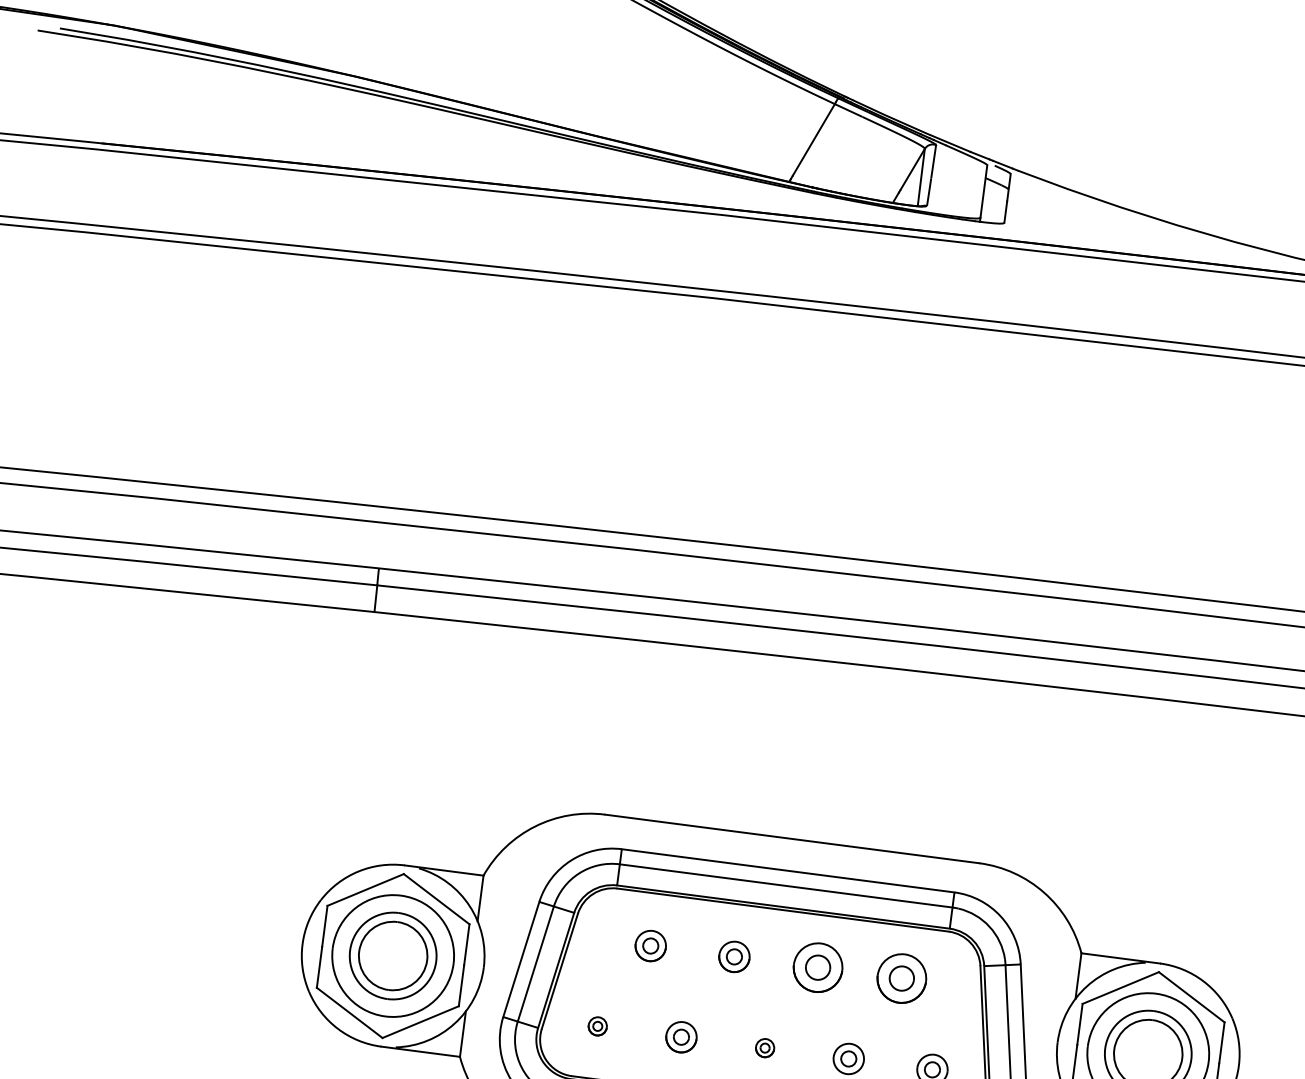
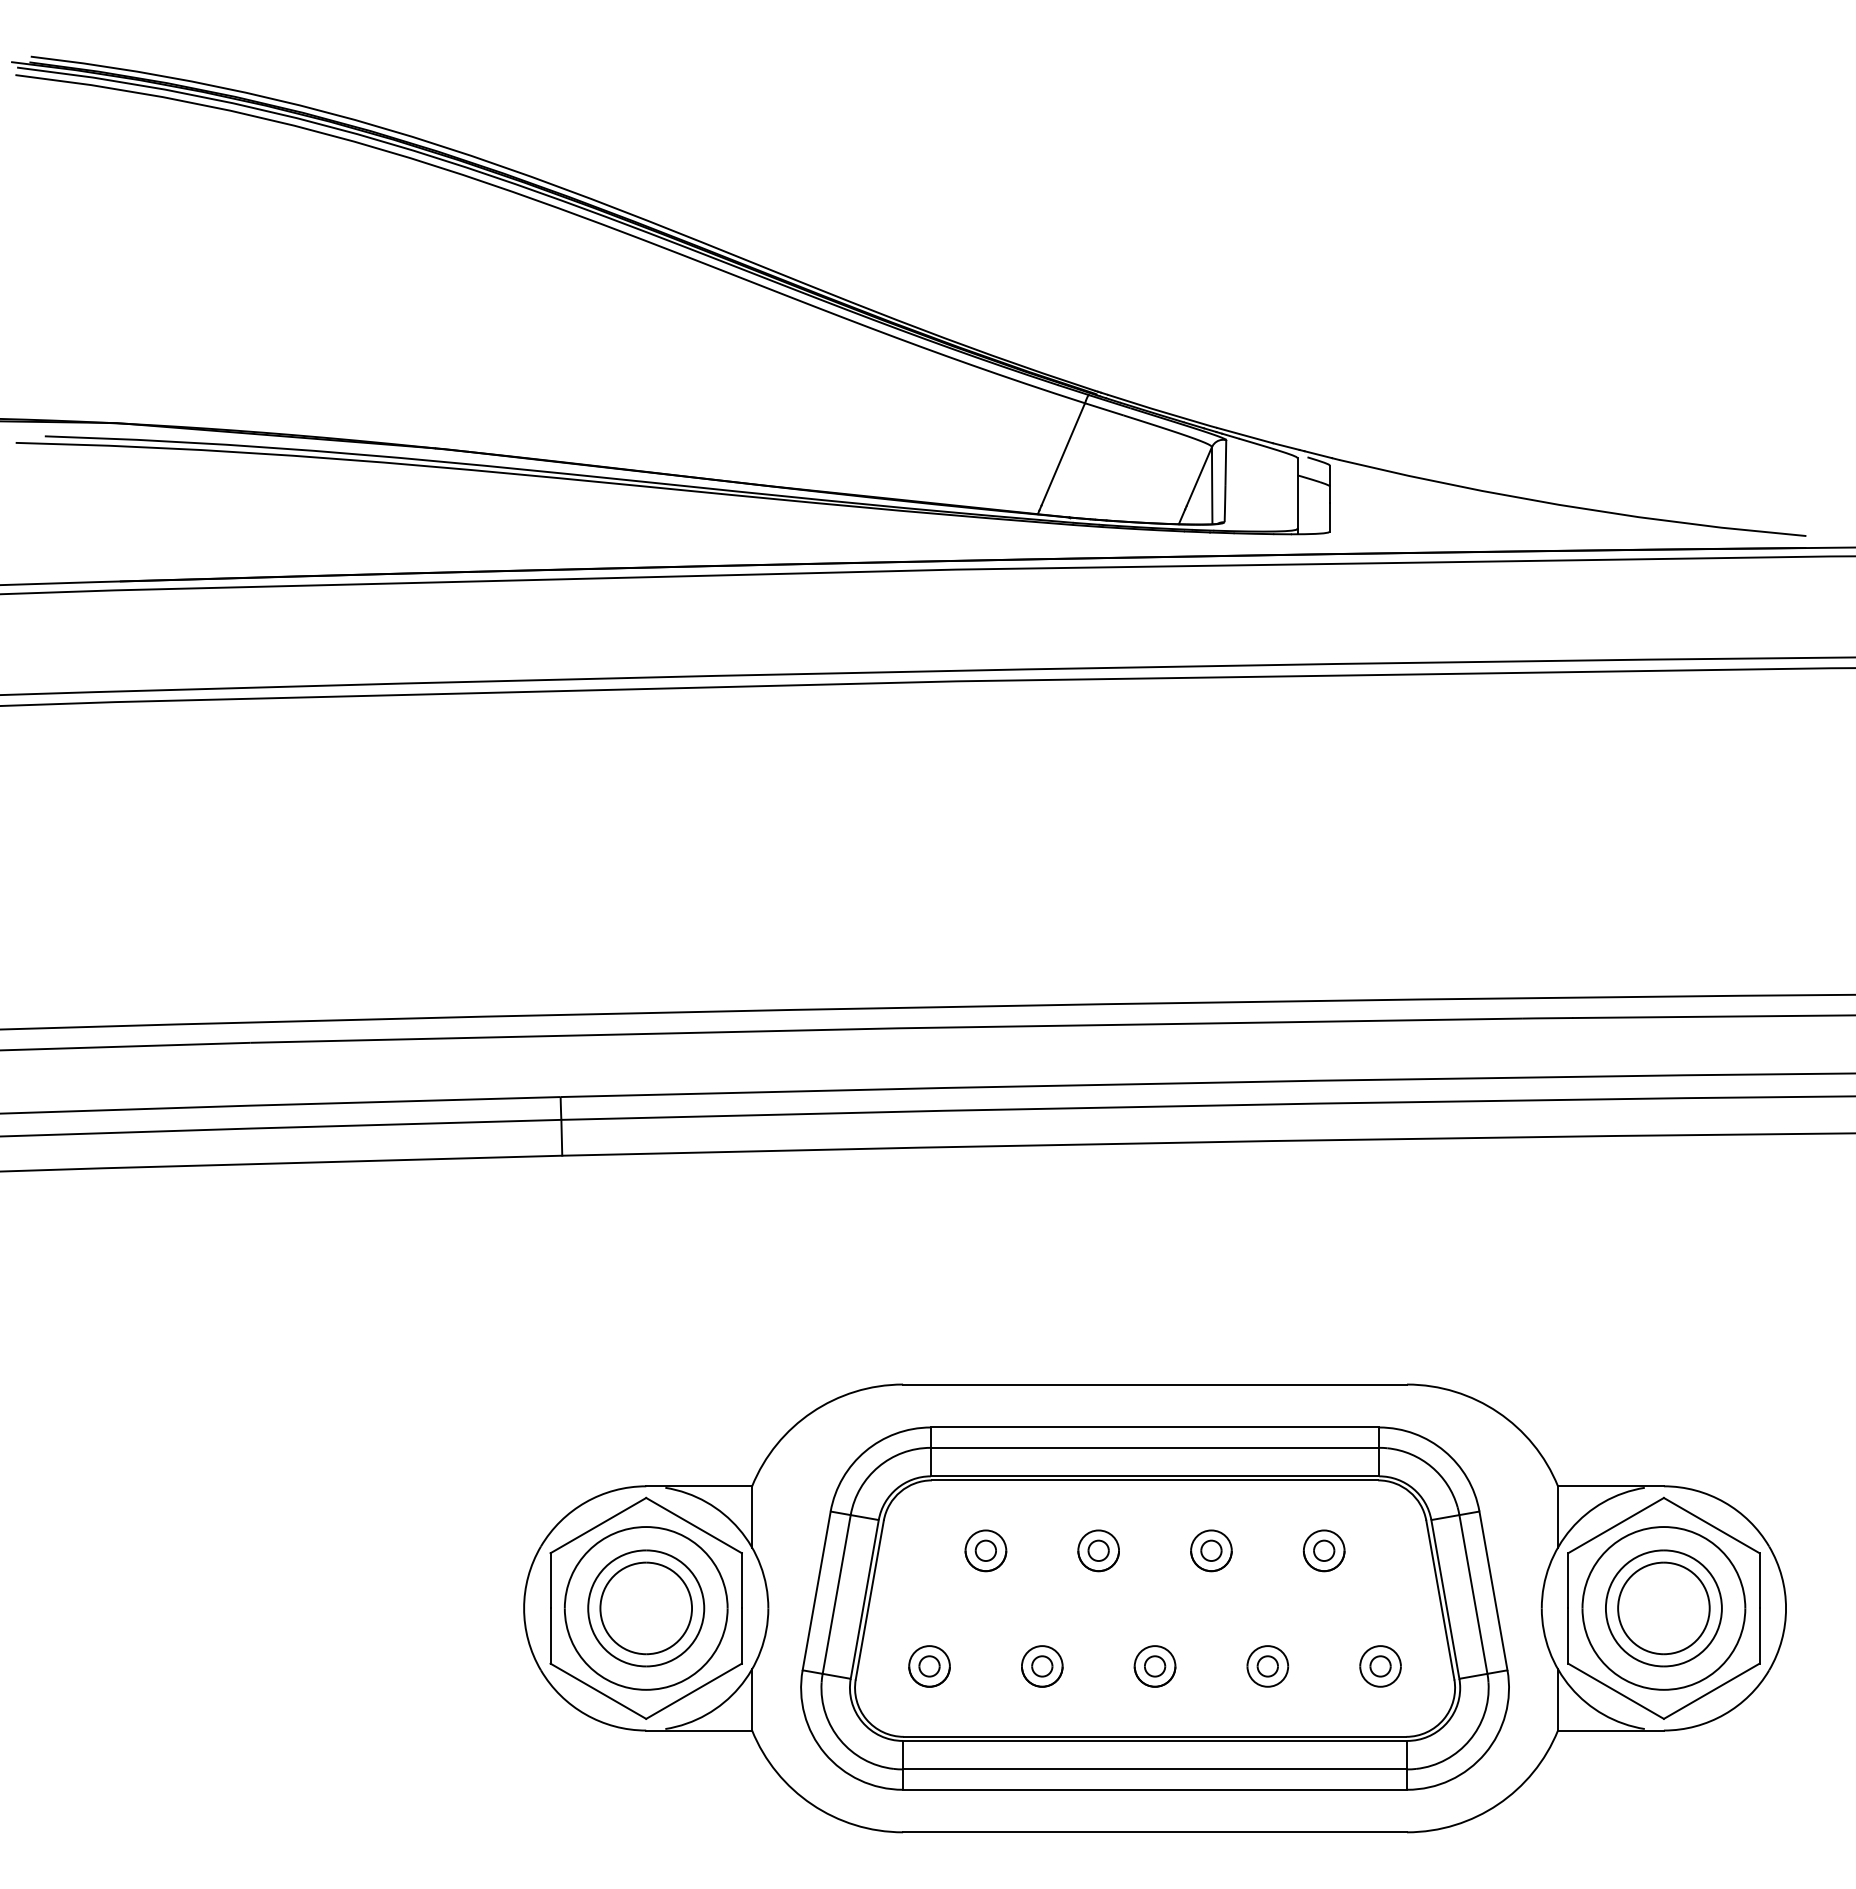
part: (818, 967) -> (1211, 1550), size x0.62
part: (901, 978) -> (1323, 1550), size x0.62
part: (597, 1026) -> (929, 1666), size x1.67
part: (764, 1048) -> (1154, 1666), size x1.67

